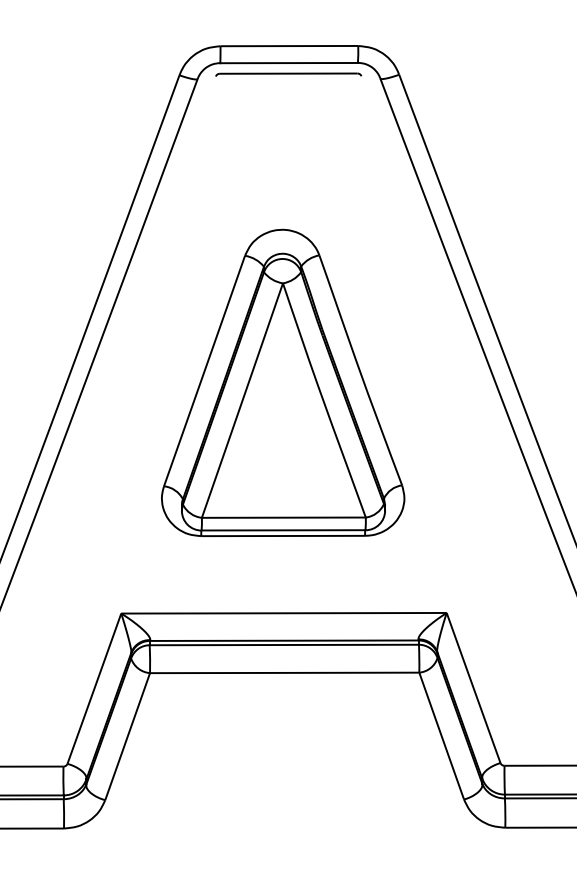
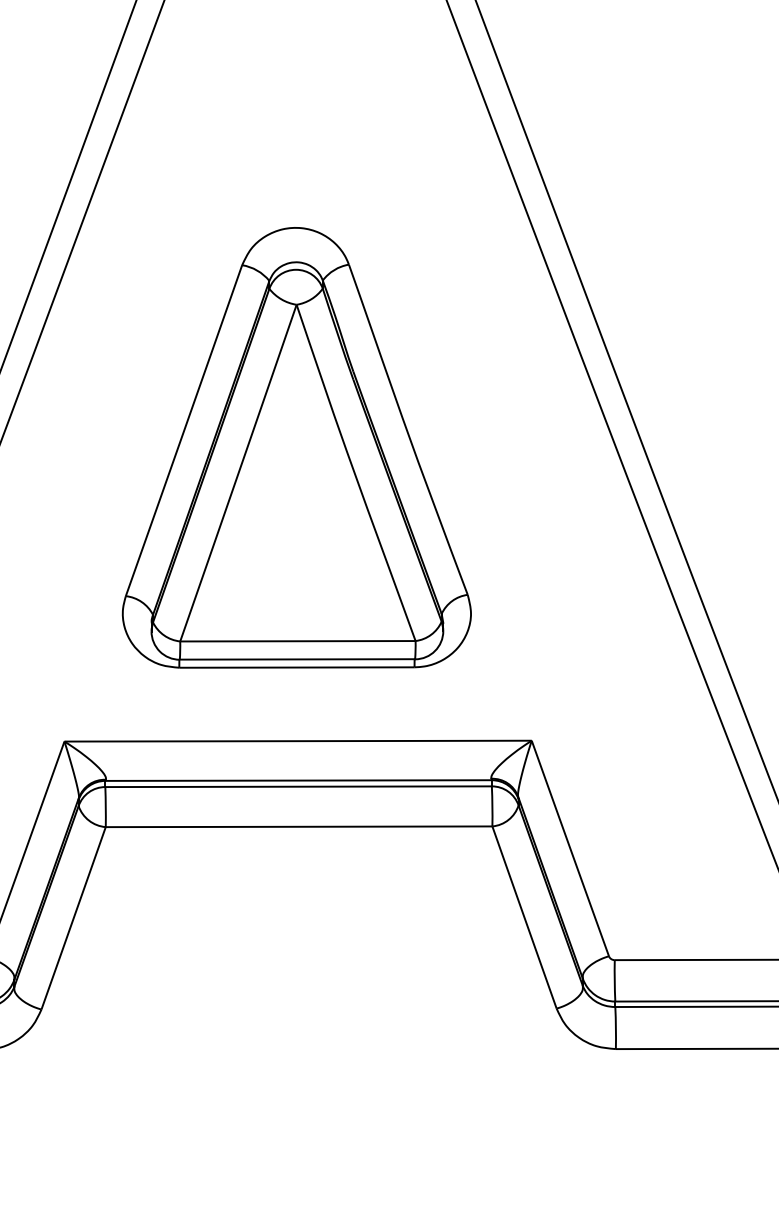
part: (283, 382) -> (297, 447), moved

